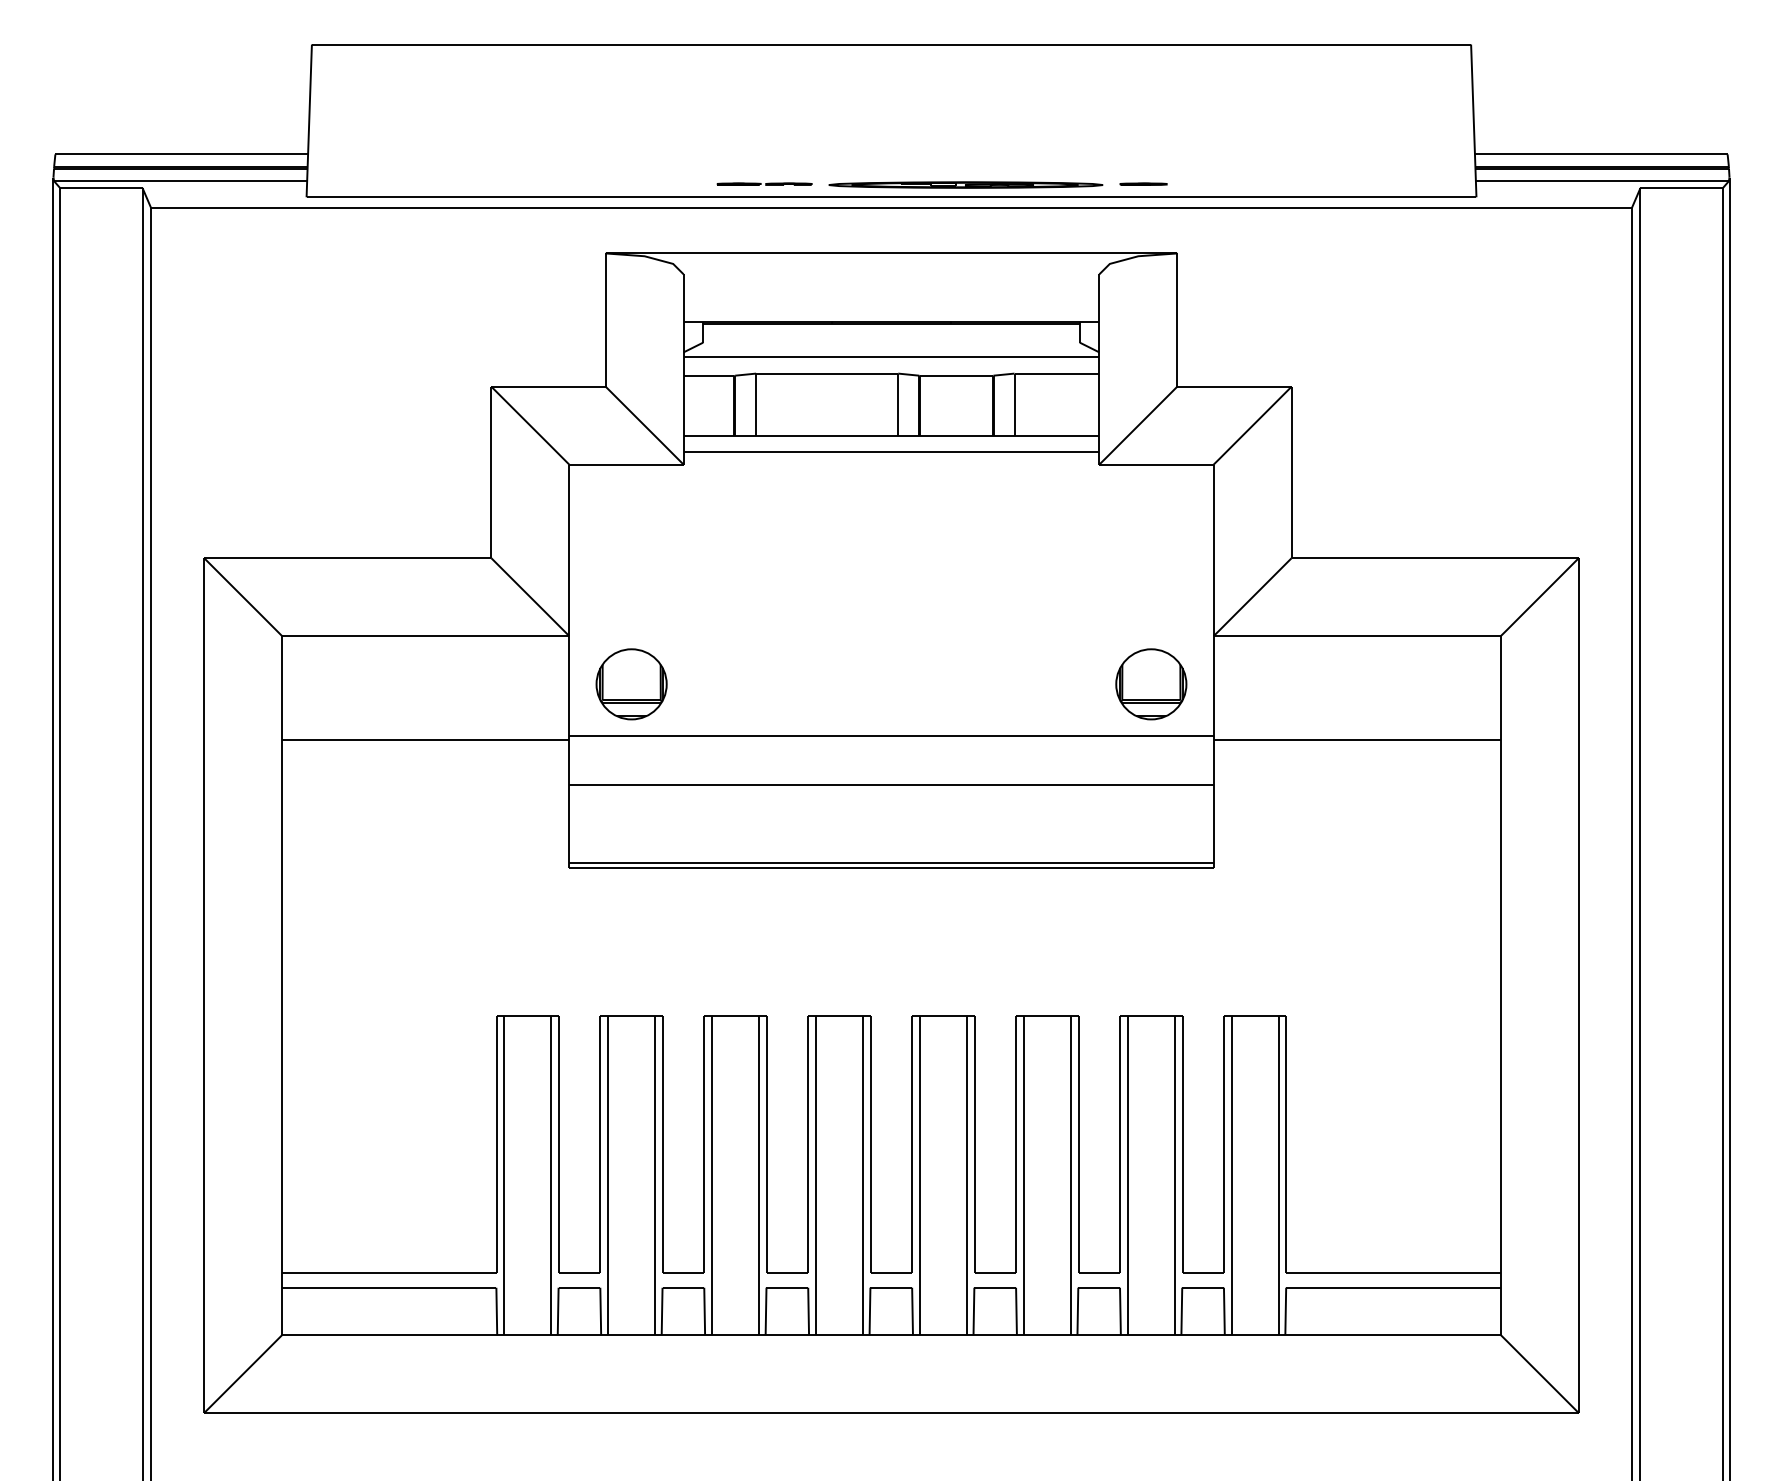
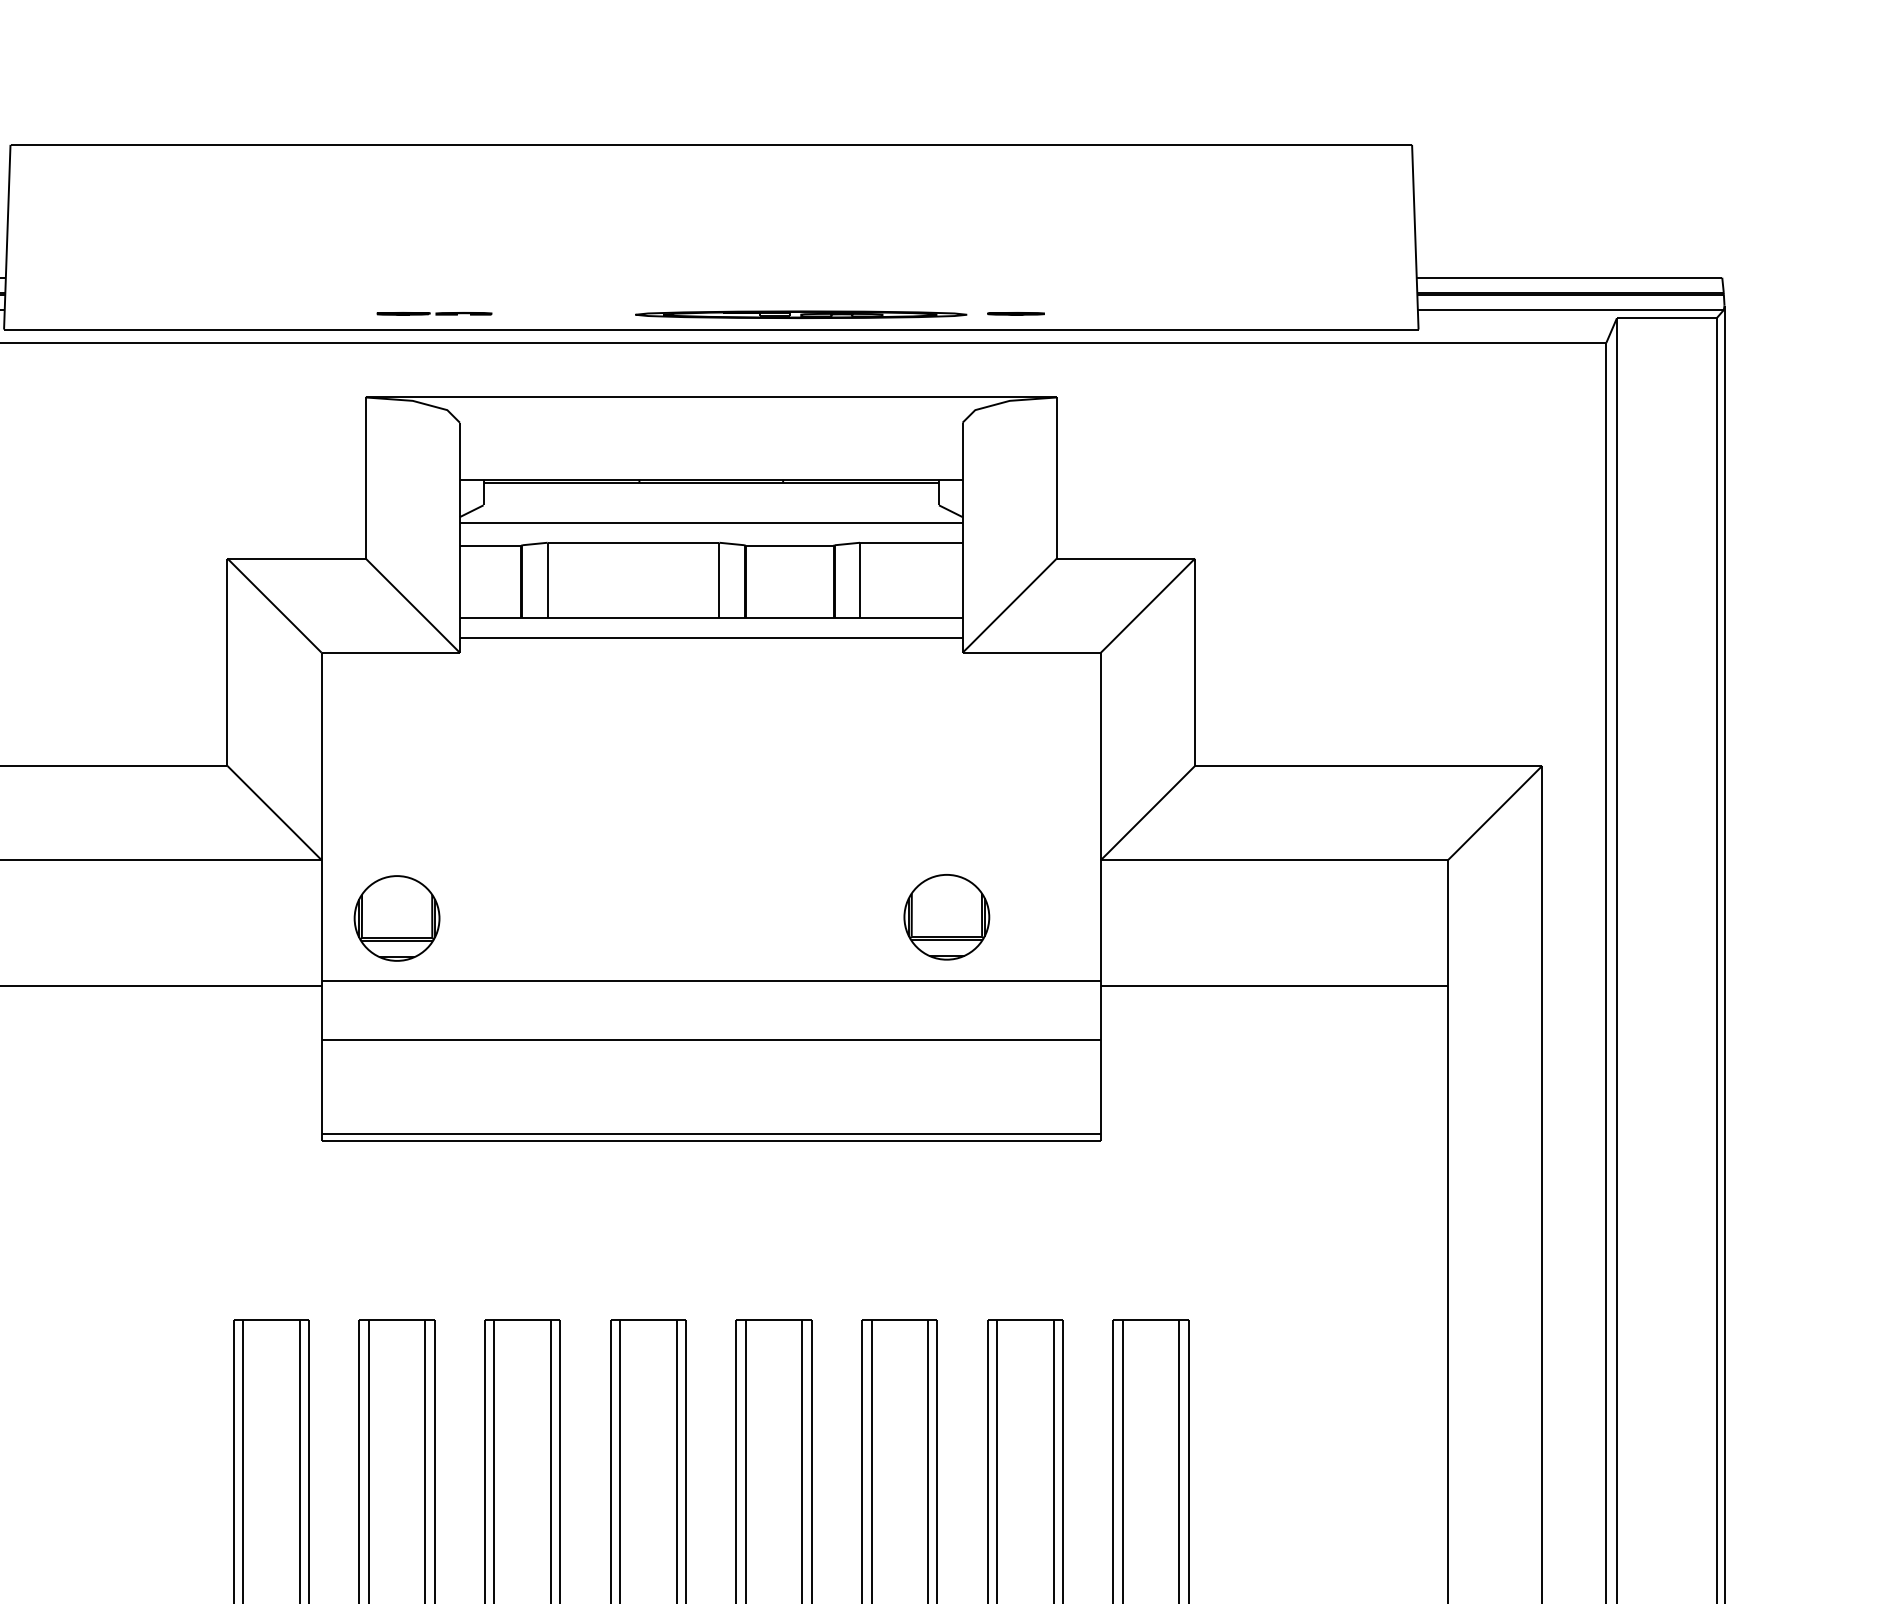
line: (765, 183) -> (435, 312), moved
part: (1151, 684) -> (947, 917), moved

